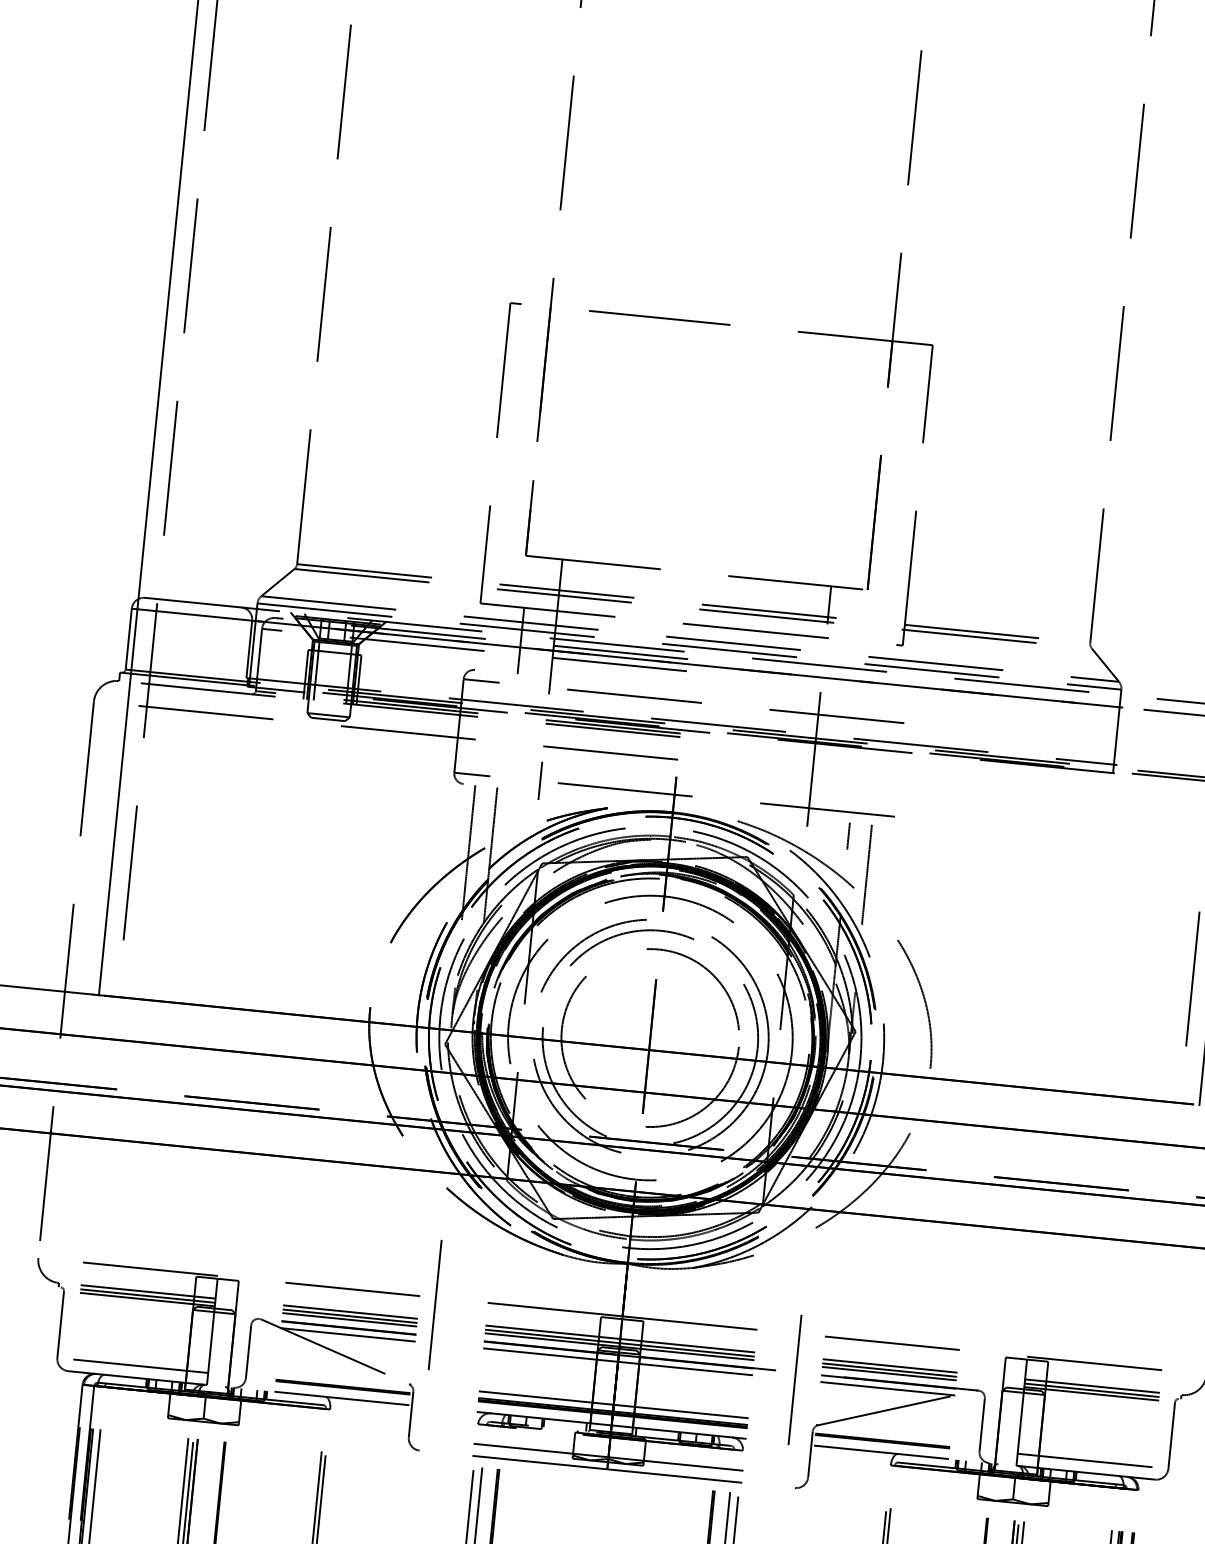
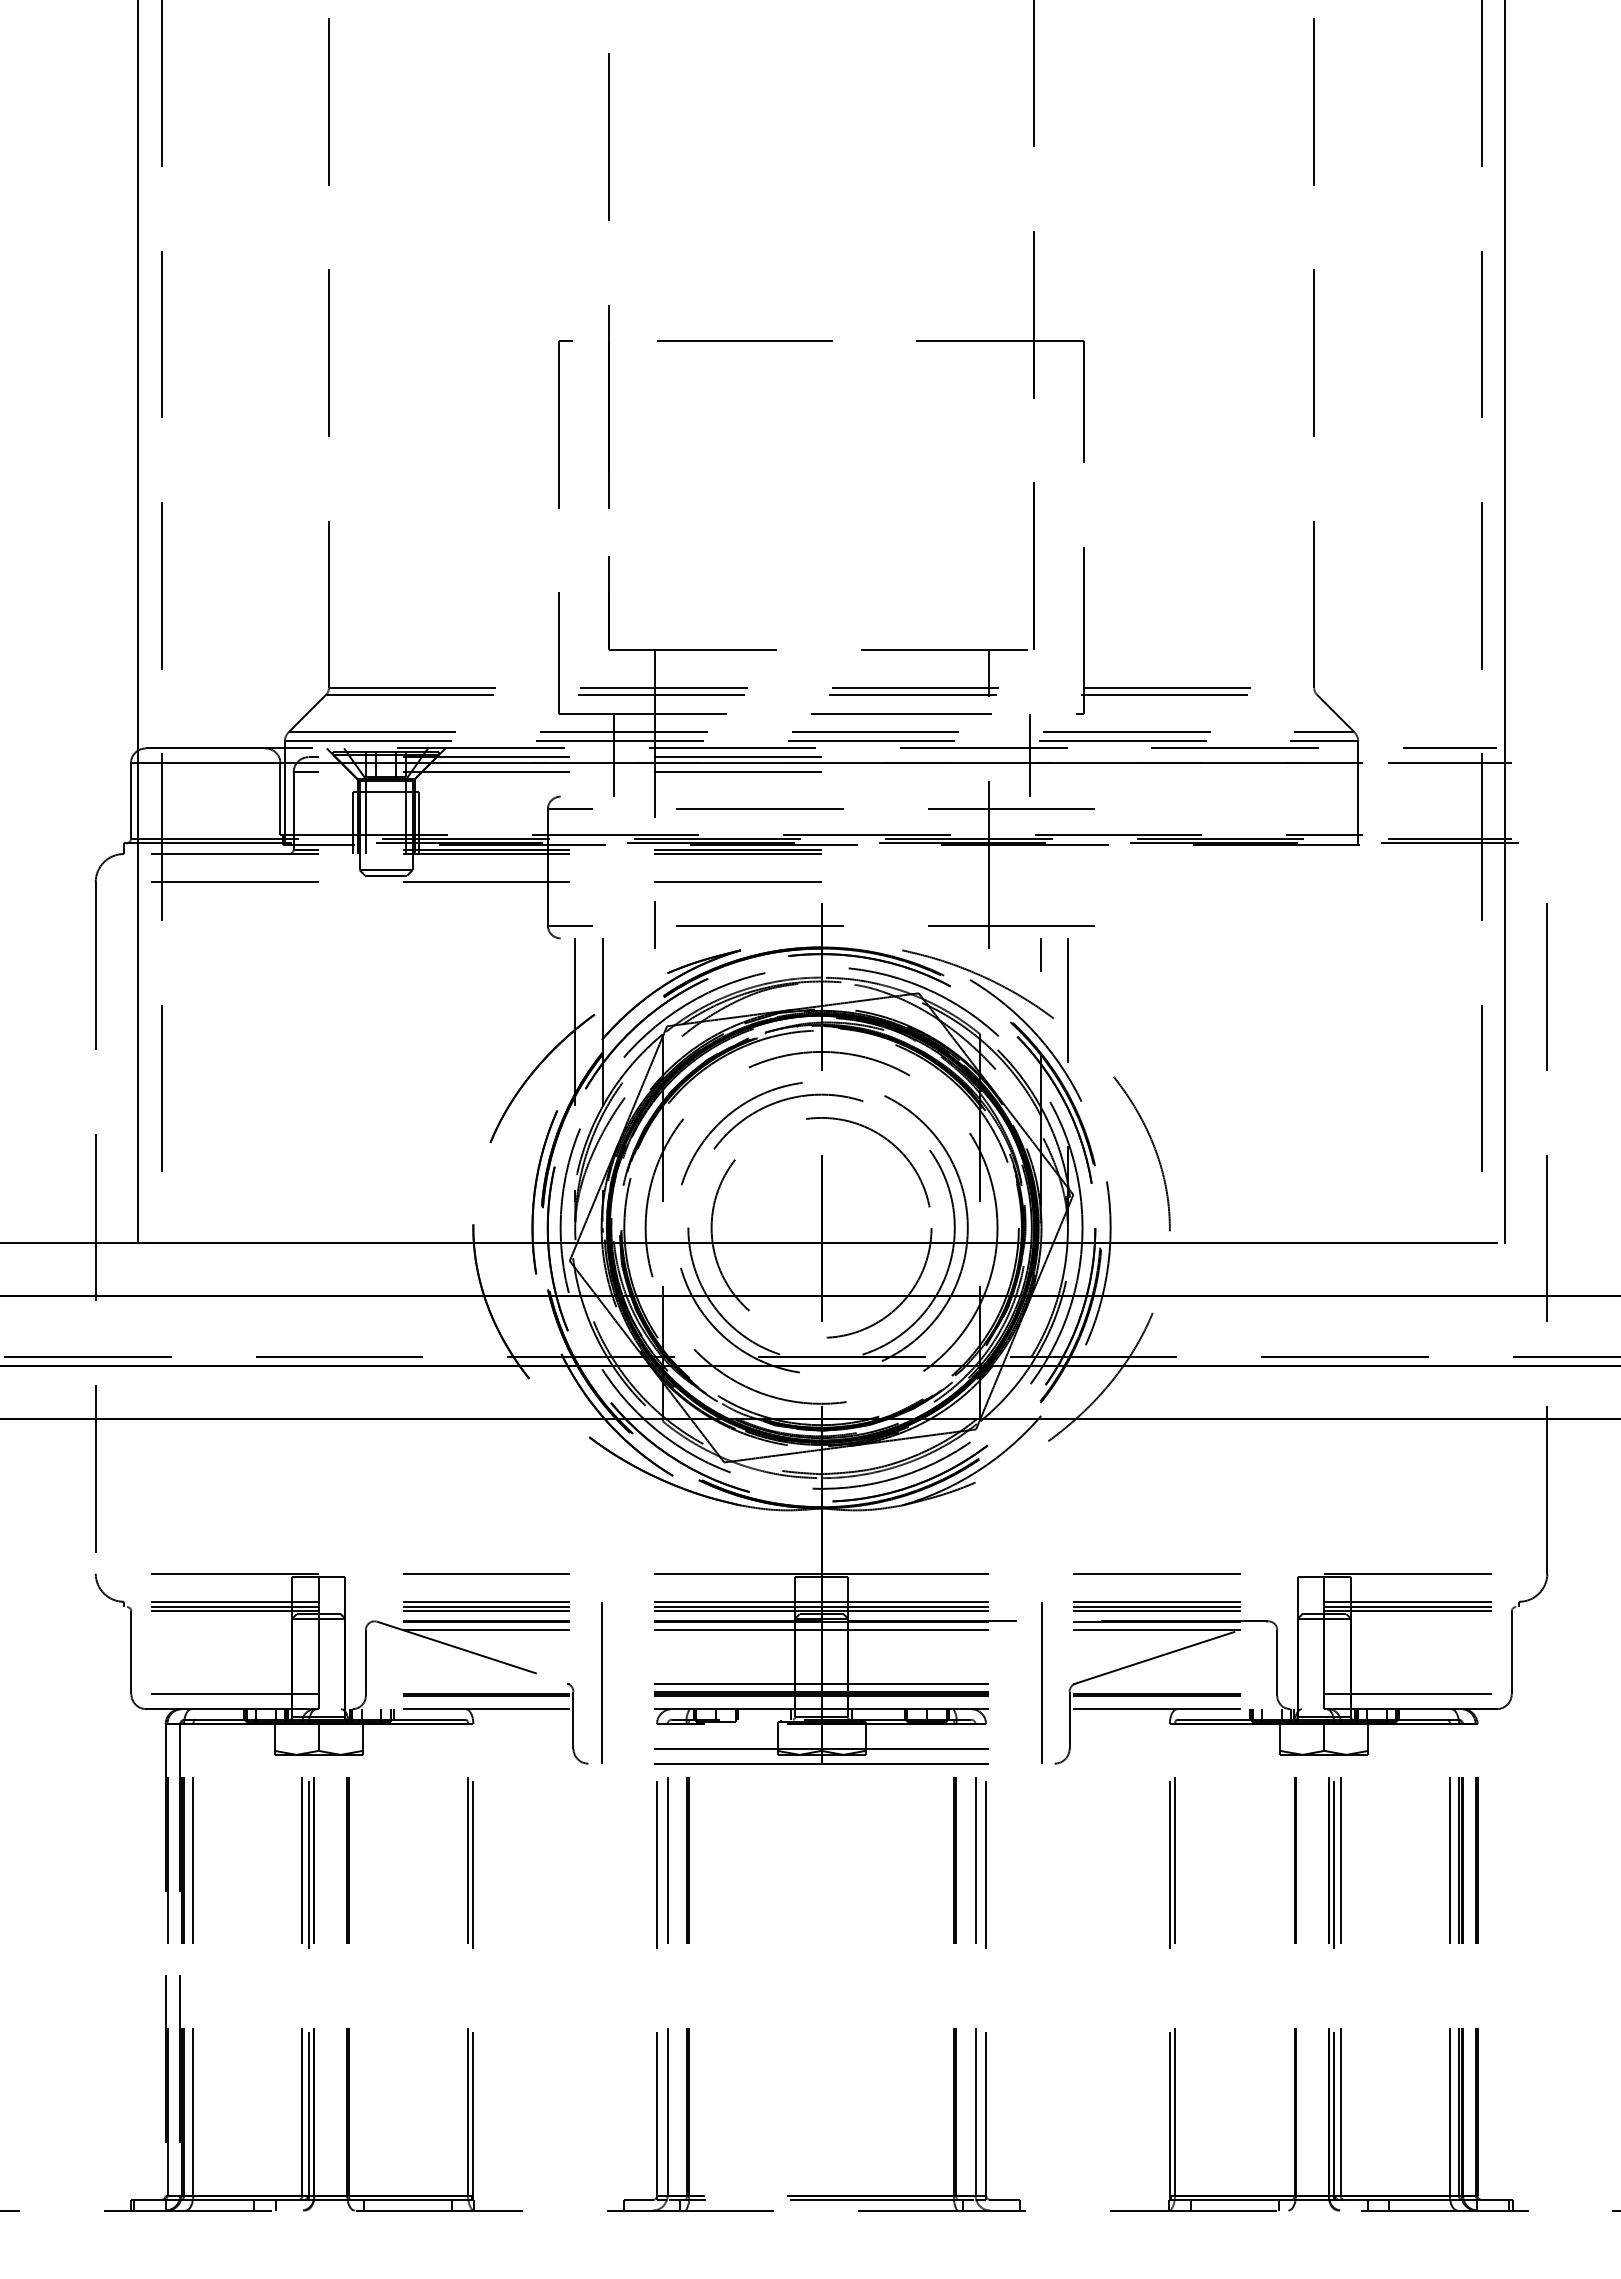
line: (855, 674) -> (1029, 755), added
line: (435, 1304) -> (601, 1682), moved
line: (795, 1379) -> (1041, 1682), moved

